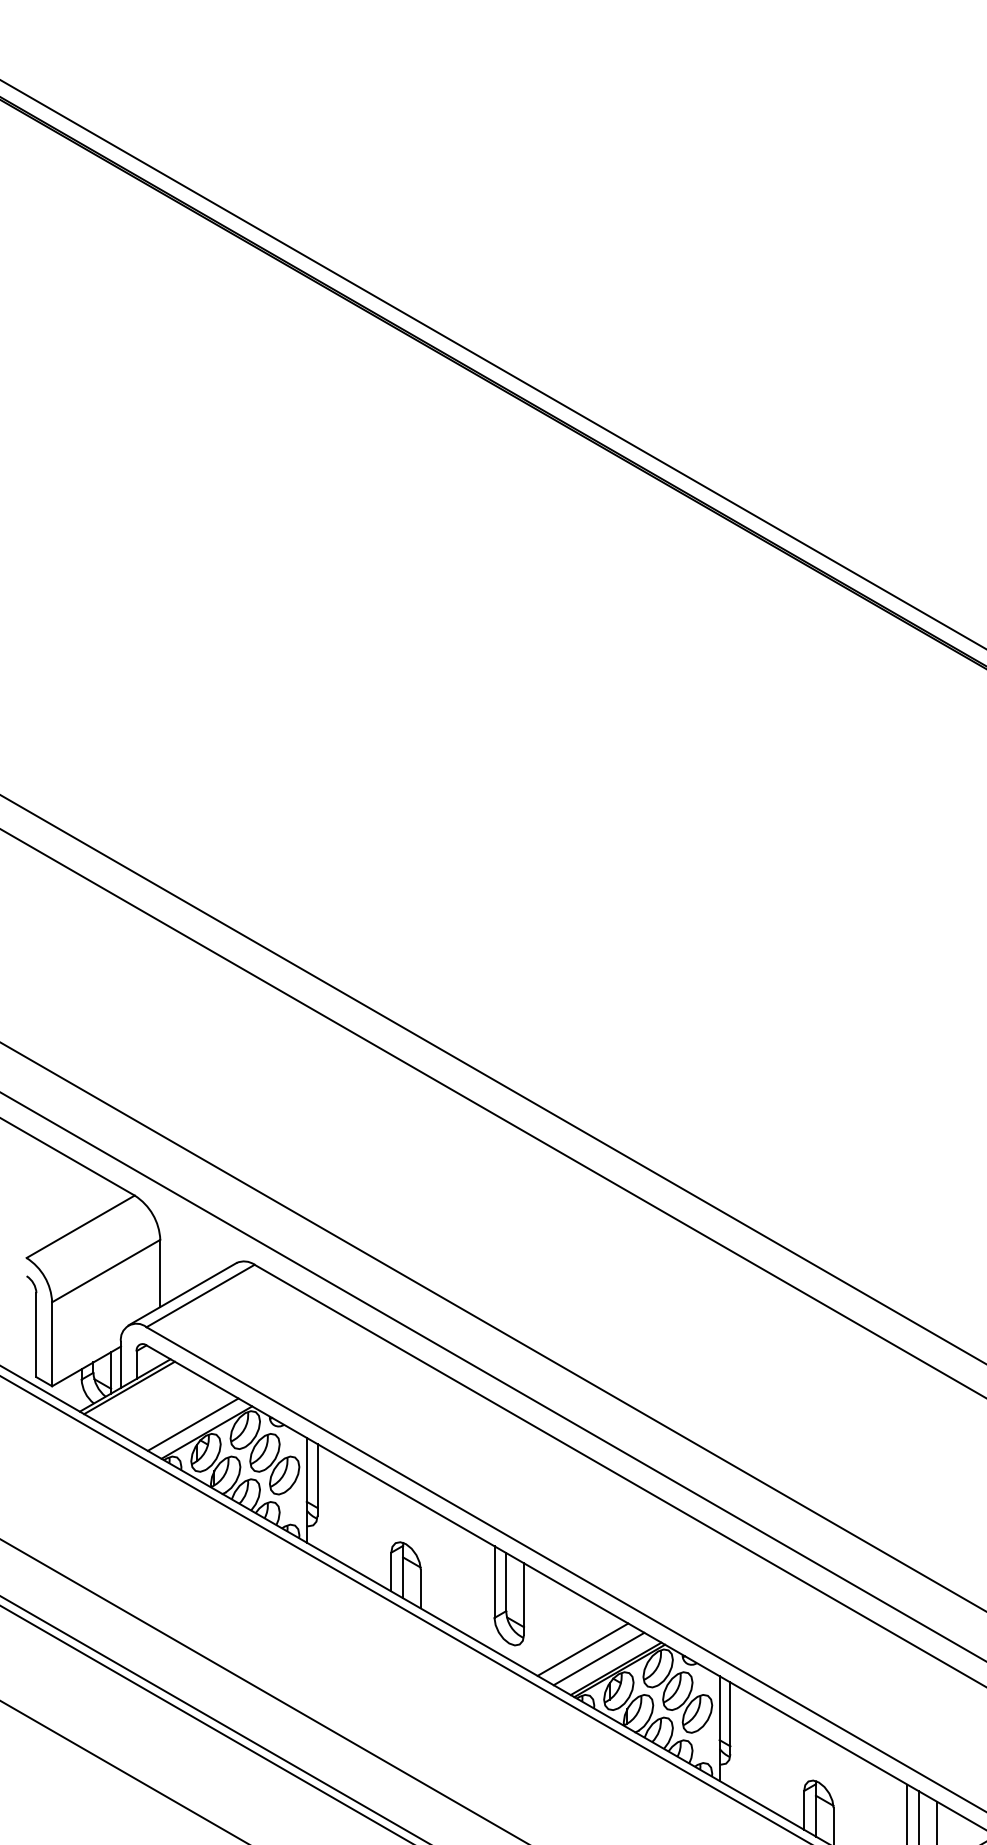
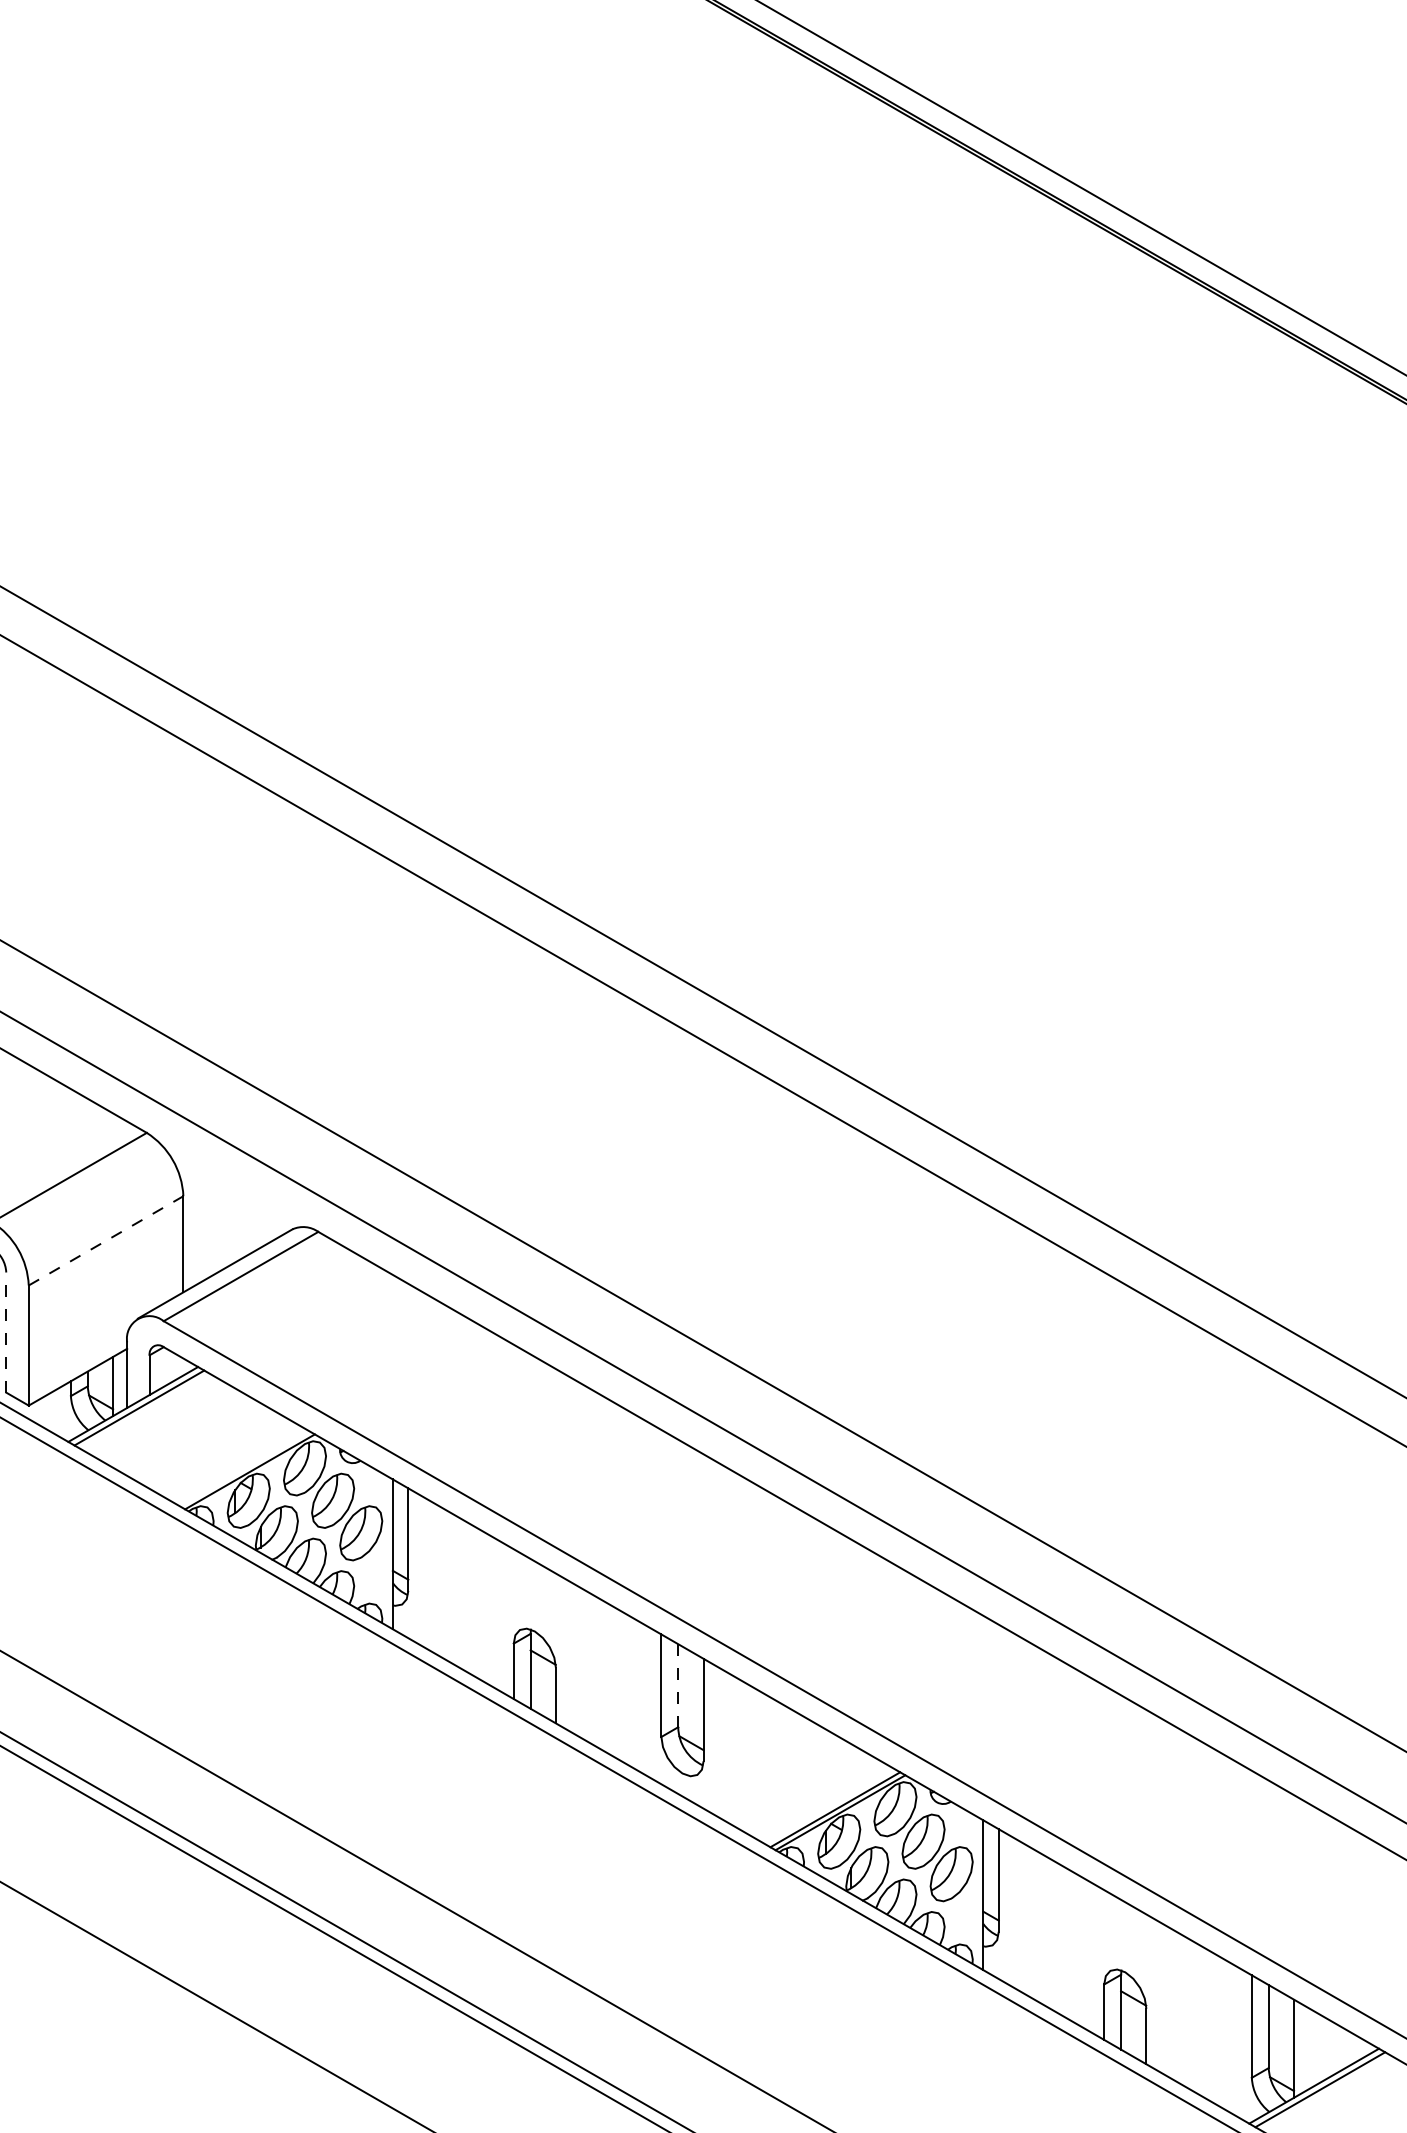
line: (106, 1270) -> (106, 1240), solid -> dashed
line: (36, 1335) -> (6, 1333), solid -> dashed
line: (192, 1424) -> (229, 1460), removed
line: (506, 1582) -> (678, 1686), solid -> dashed
line: (582, 1649) -> (787, 1782), removed
line: (598, 1658) -> (810, 1794), removed

